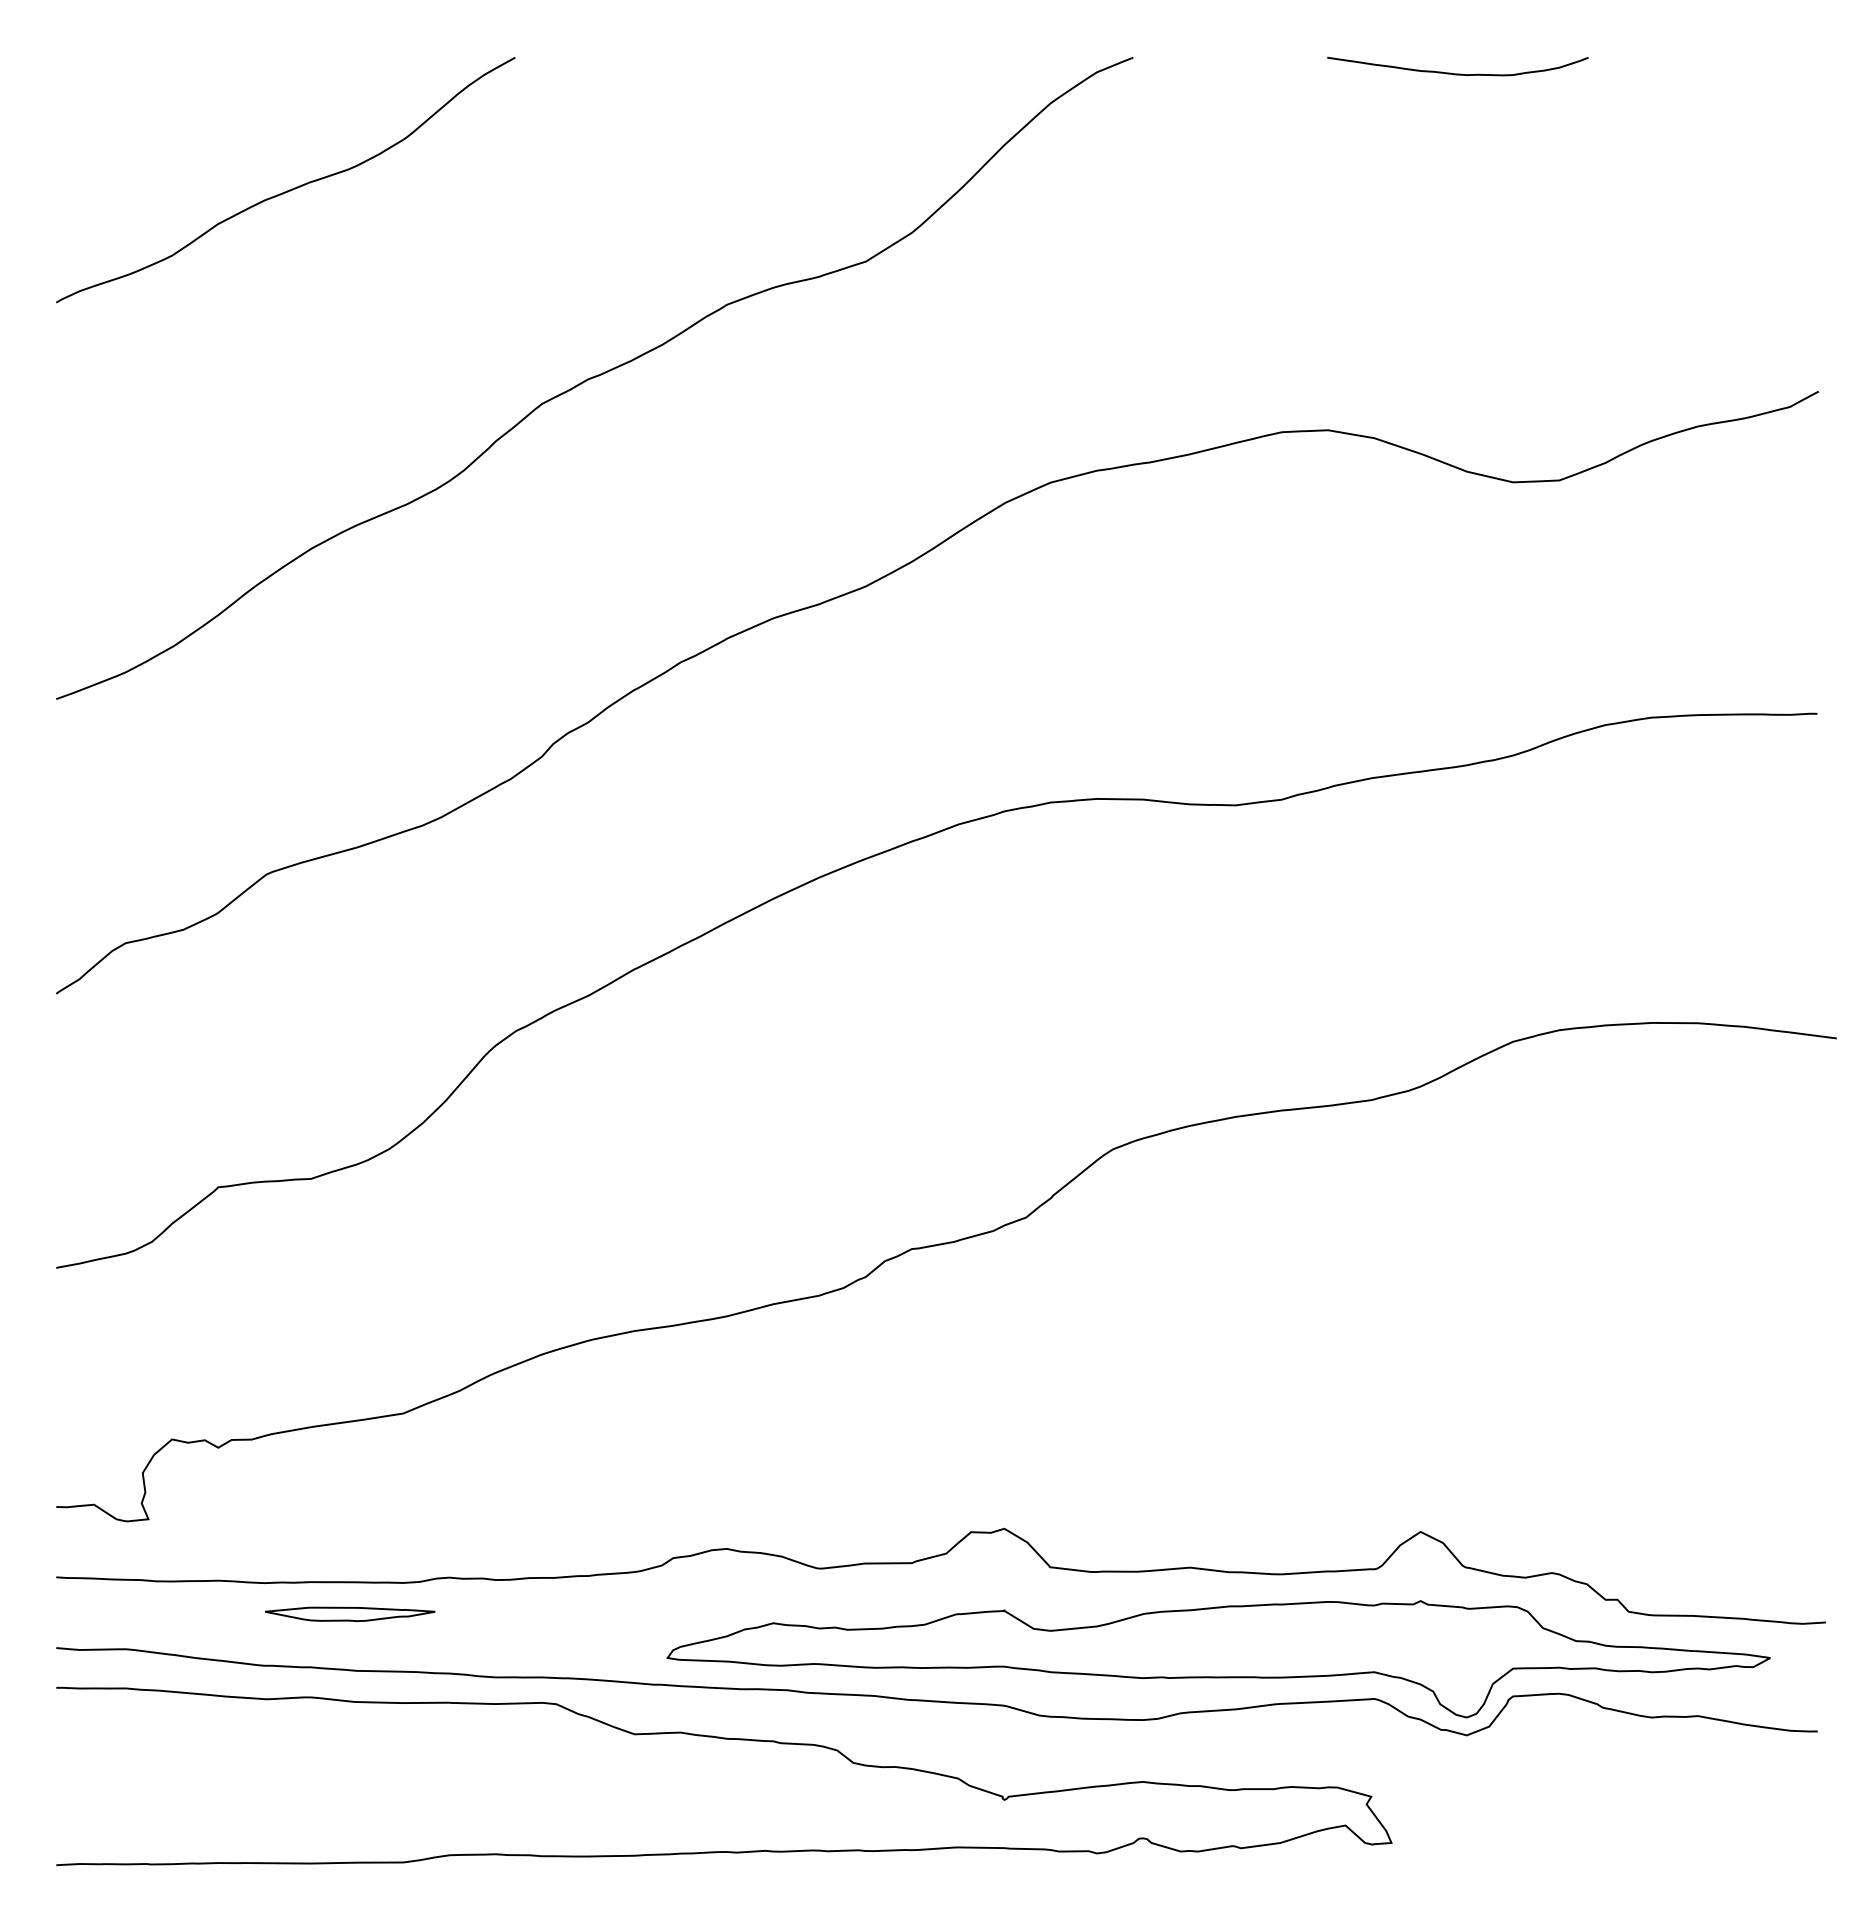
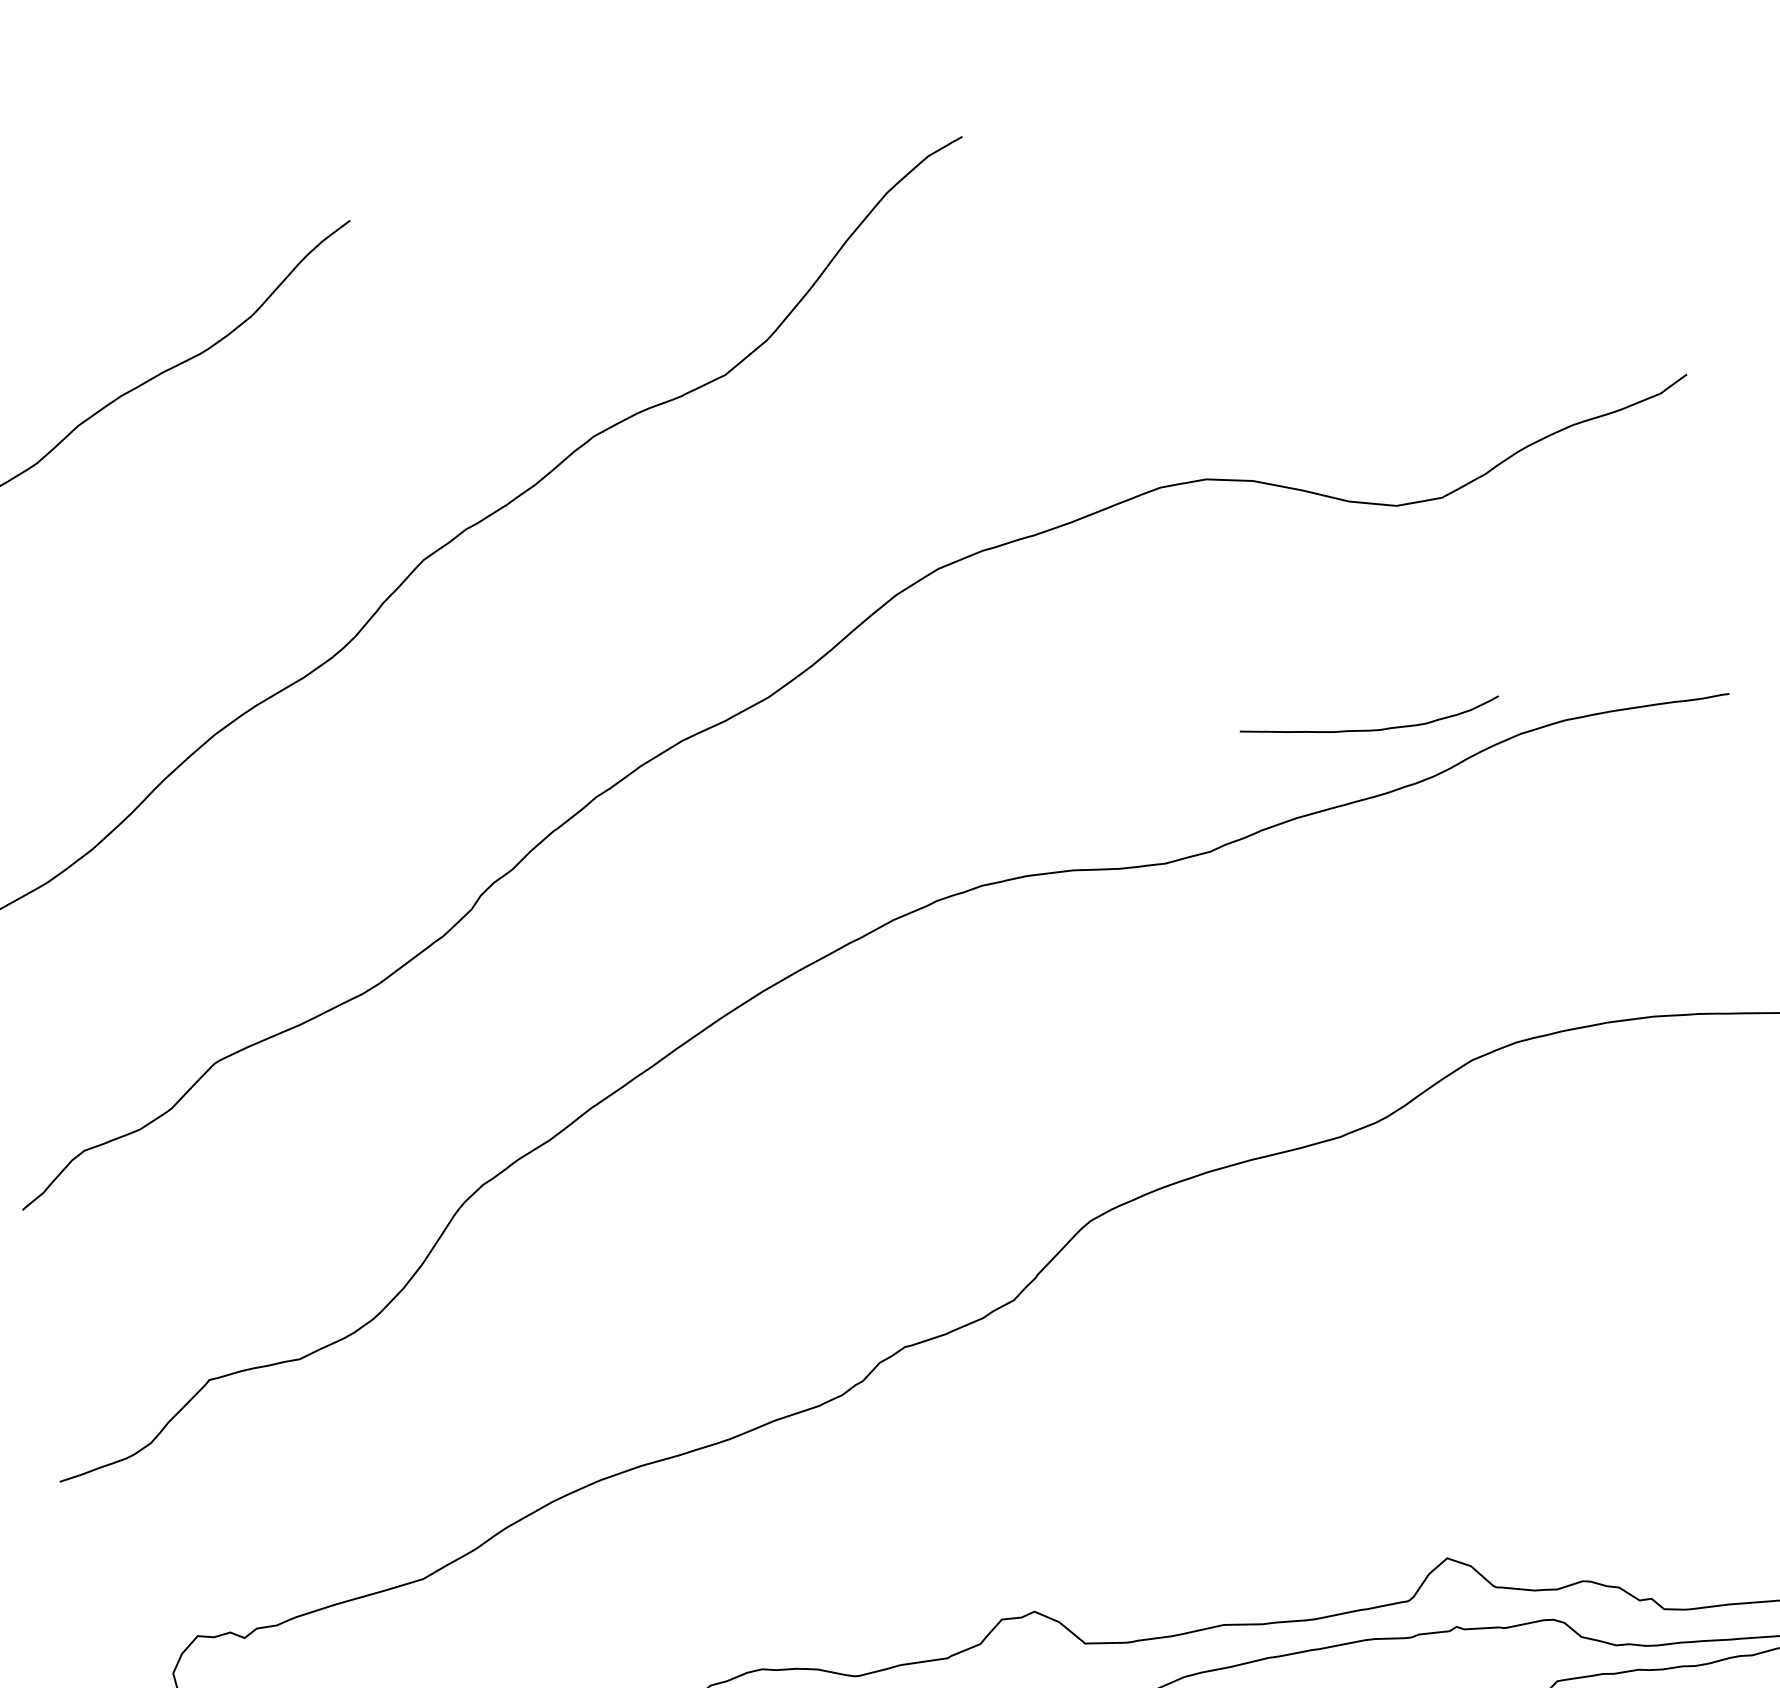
curve: (1457, 73) -> (1370, 729), moved

